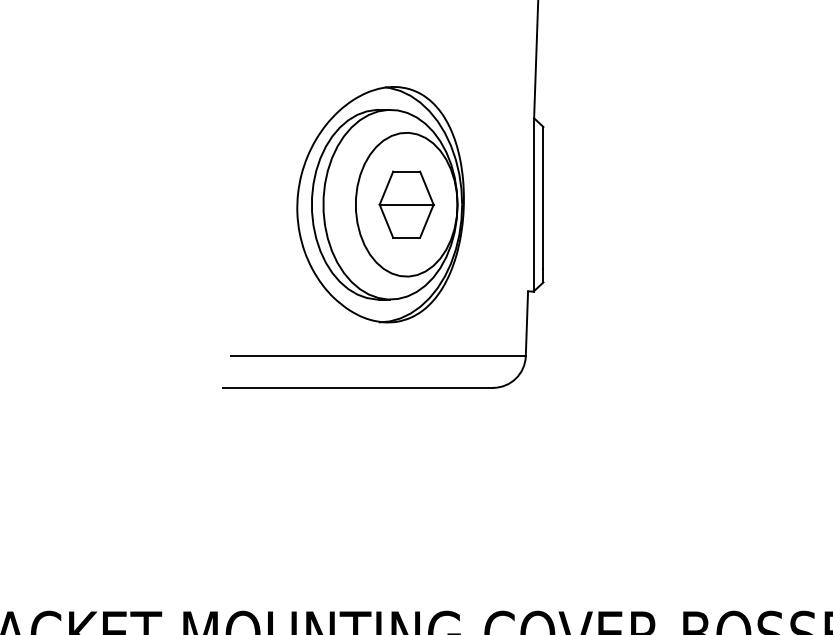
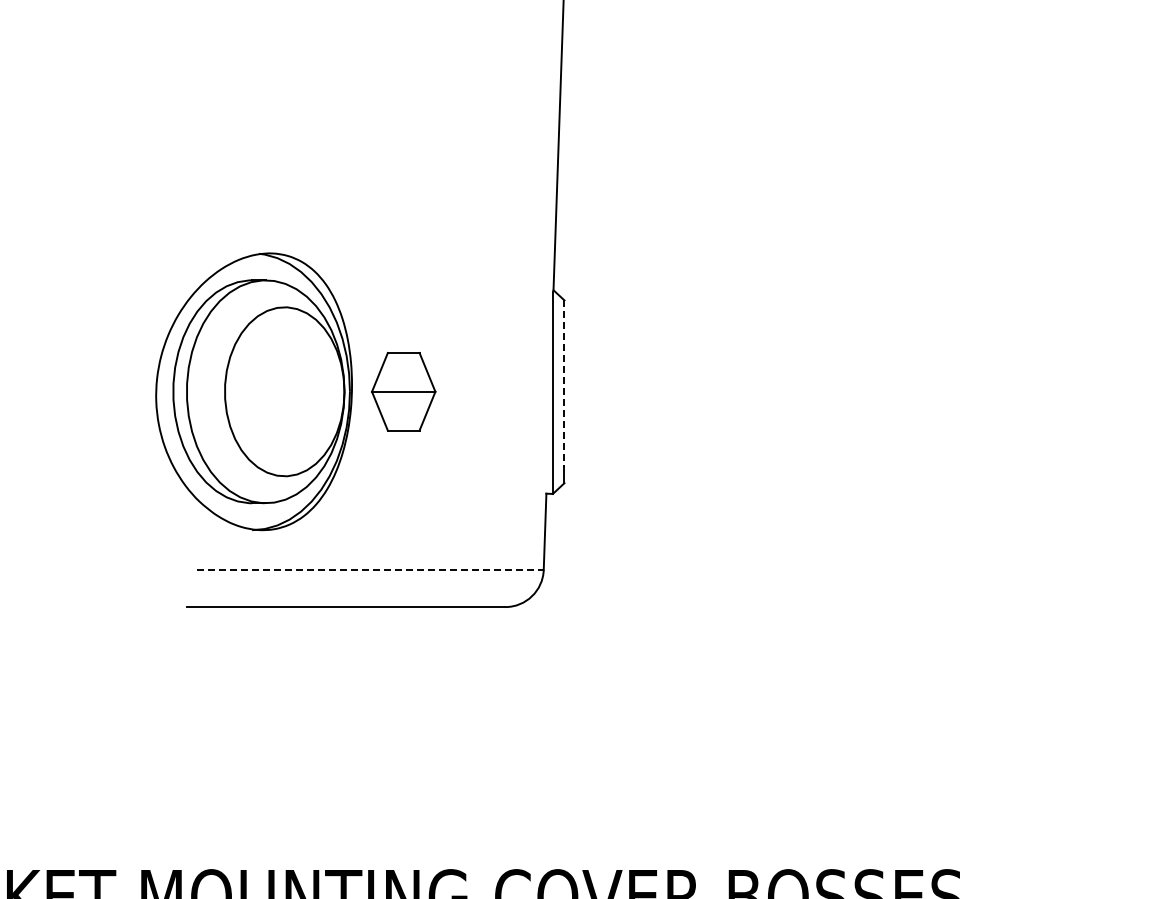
line: (543, 198) -> (564, 384), solid -> dashed
part: (380, 204) -> (253, 391), moved
line: (378, 355) -> (370, 569), solid -> dashed

